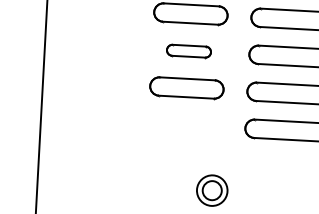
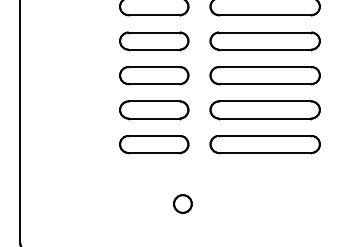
part: (189, 50) -> (154, 75), size x1.67
part: (185, 125) -> (154, 144), added
circle: (211, 190) -> (182, 203), size x0.62

